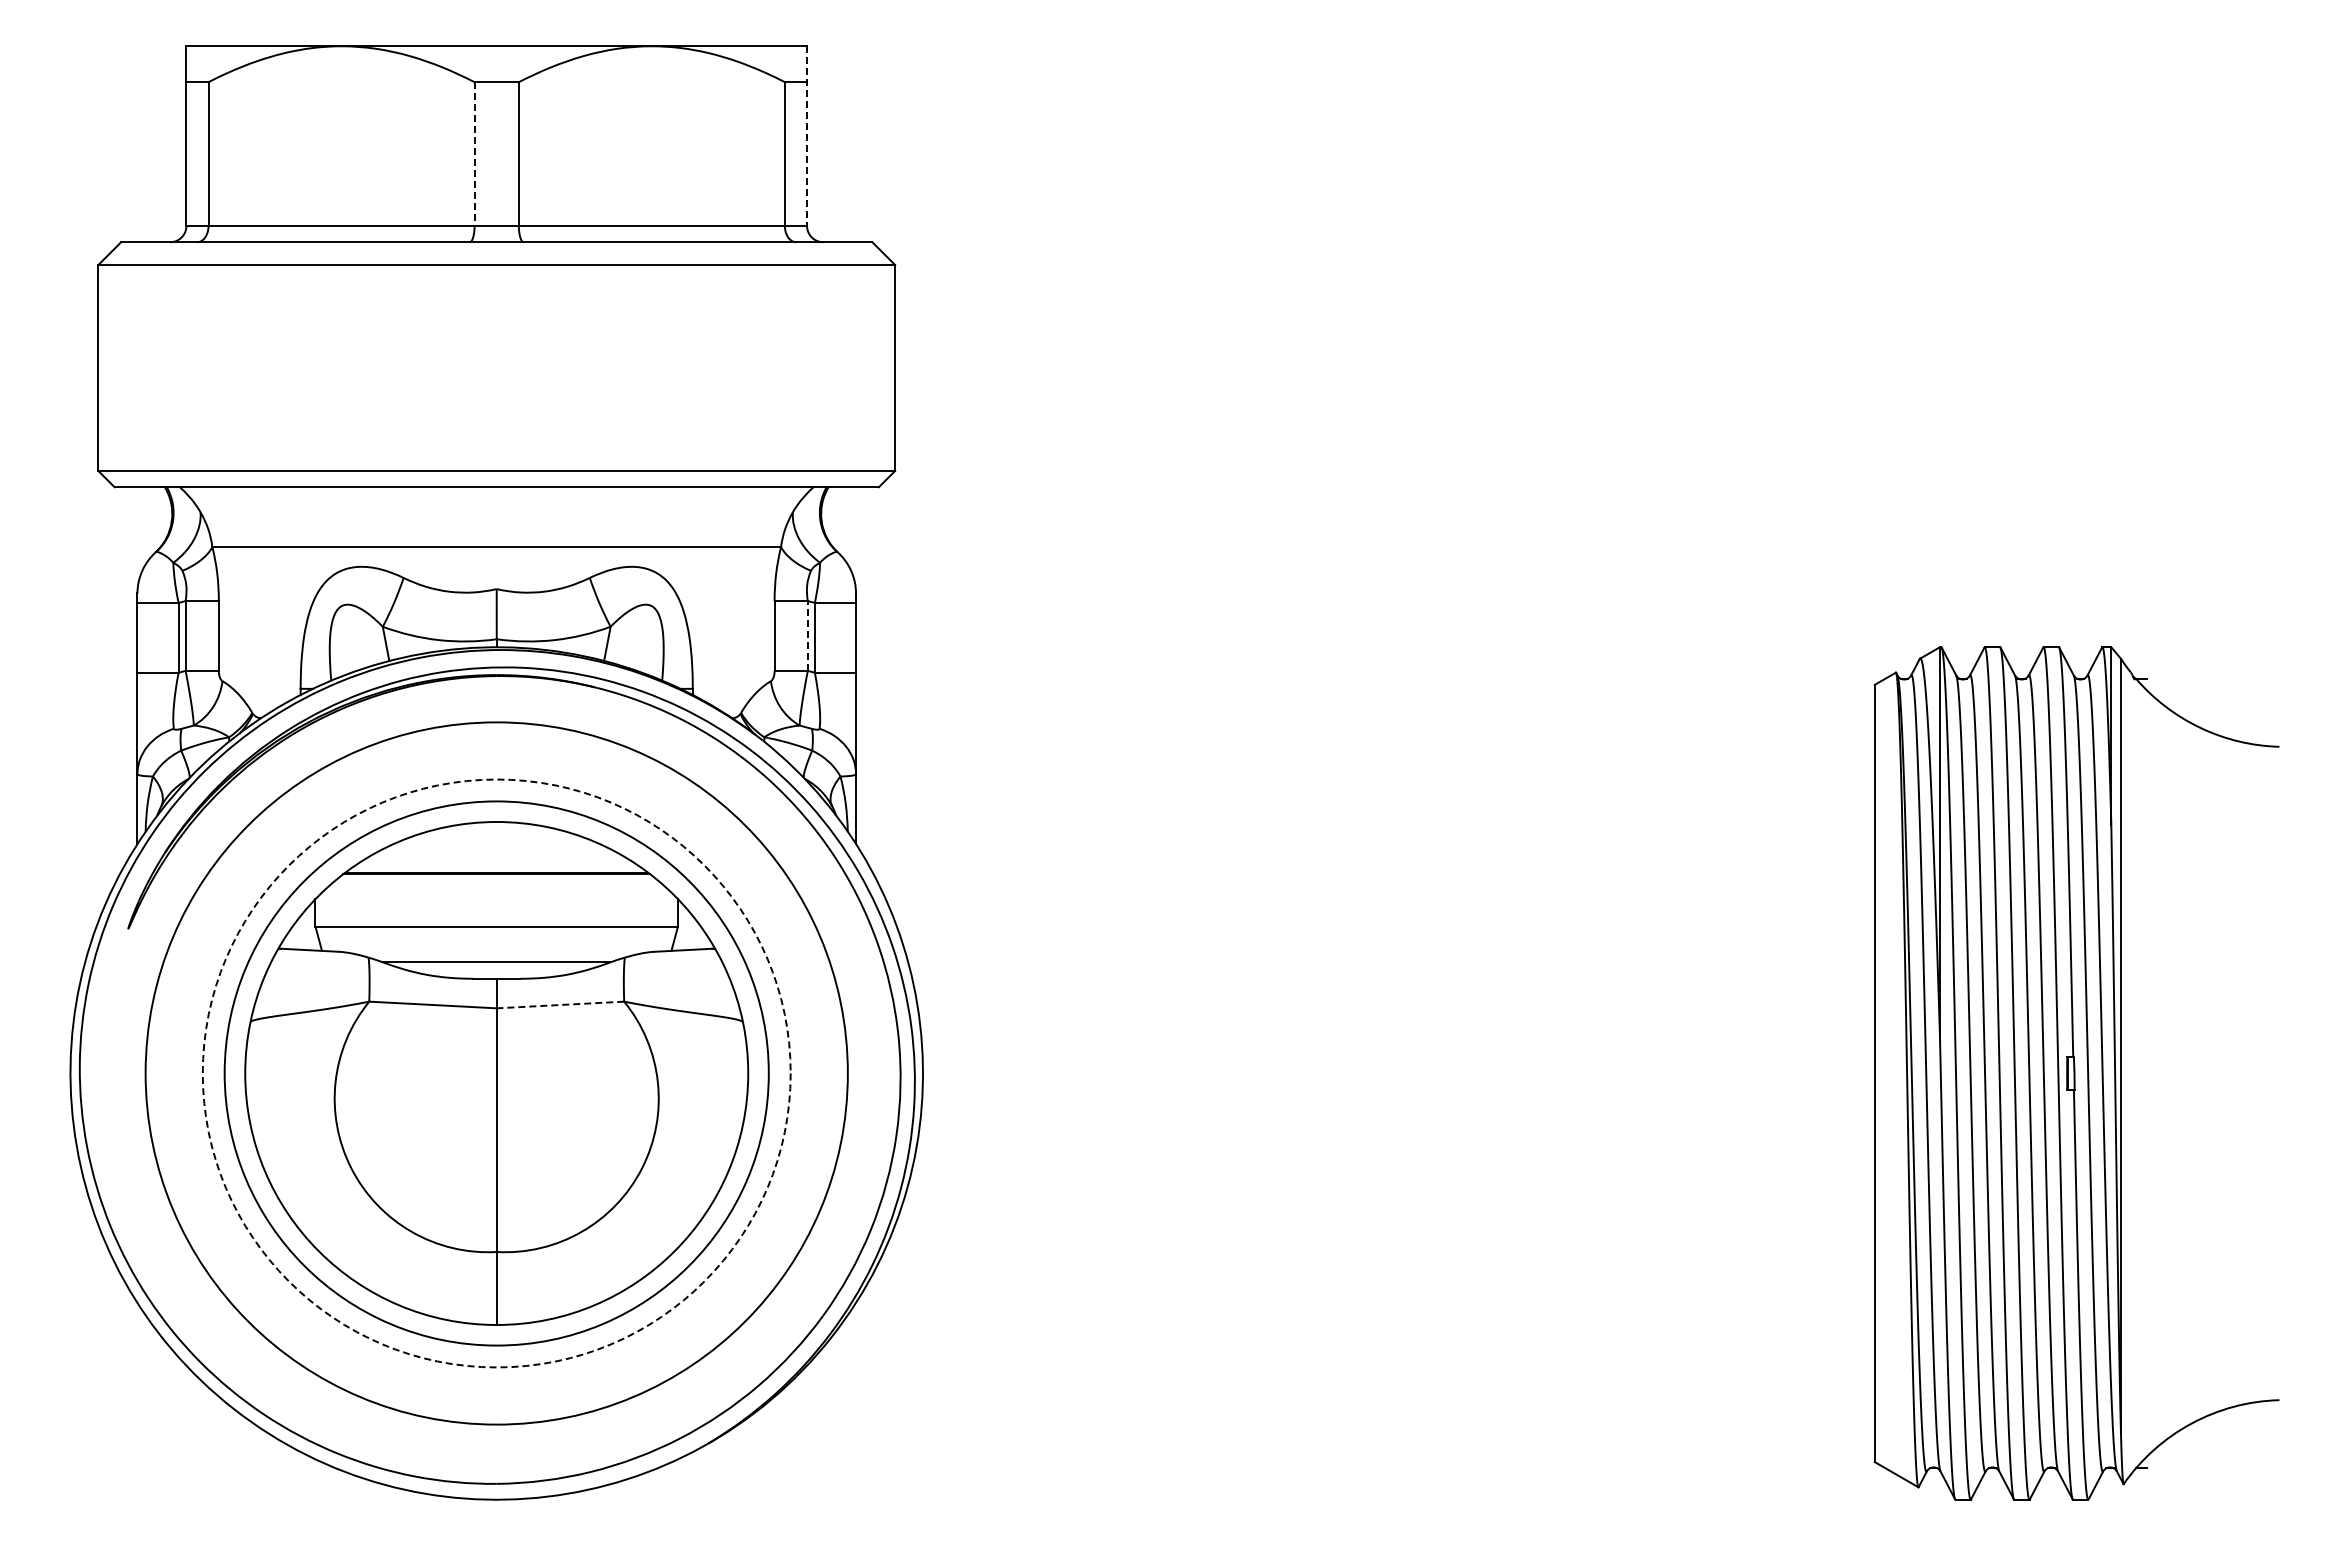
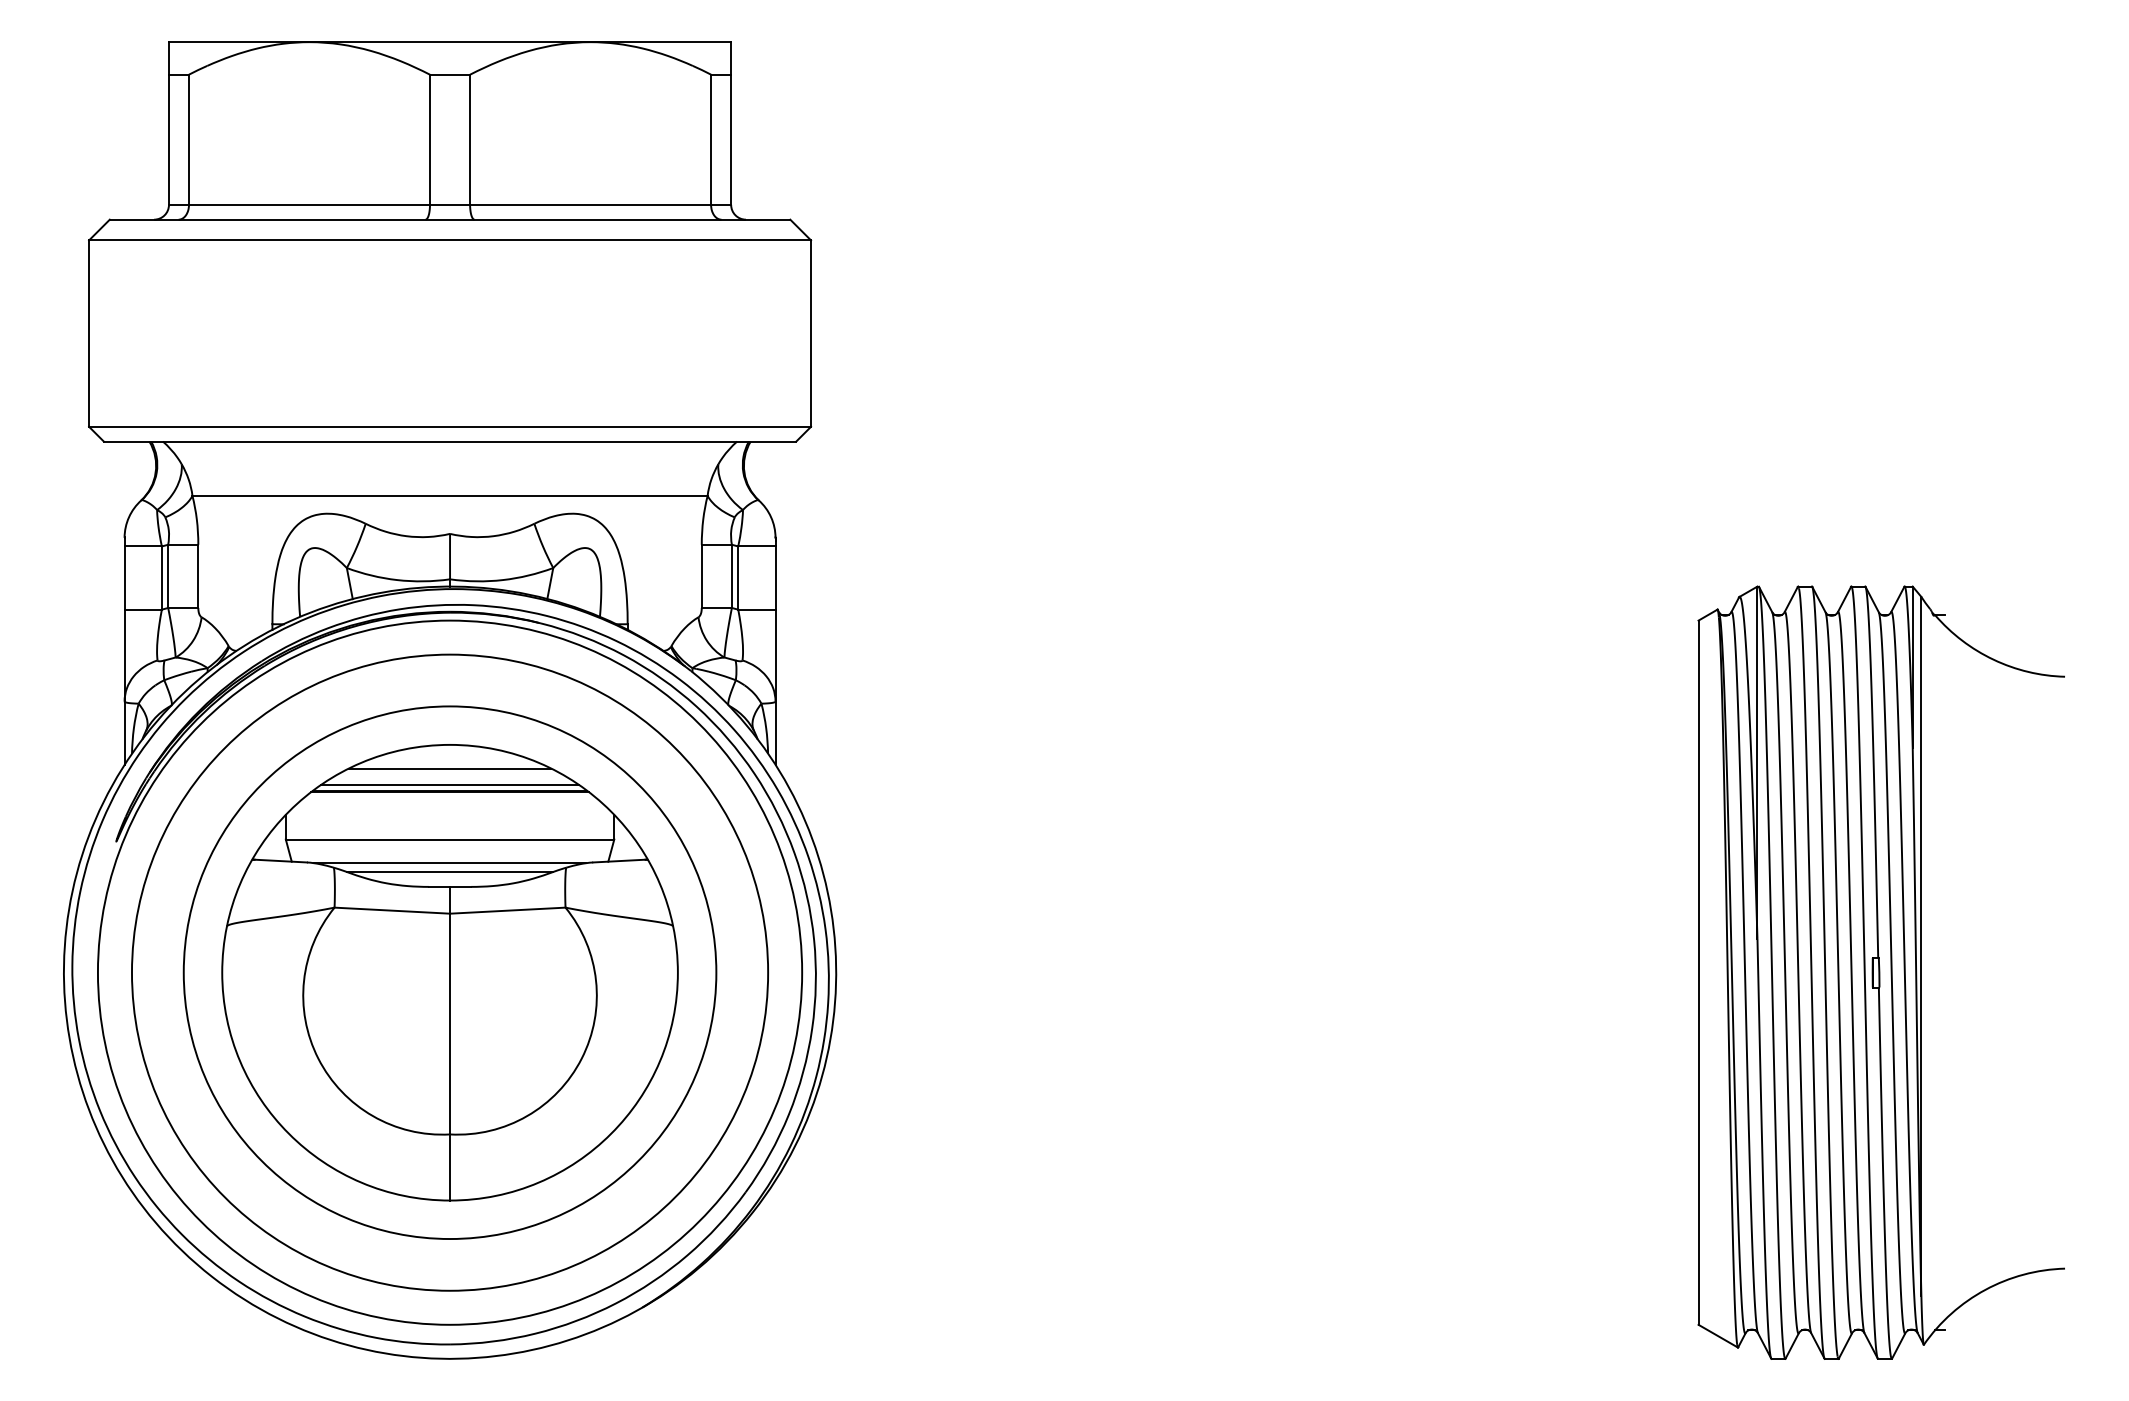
line: (807, 136) -> (731, 123), dashed -> solid
line: (474, 154) -> (429, 140), dashed -> solid
line: (807, 635) -> (731, 575), dashed -> solid
line: (496, 848) -> (449, 768), added
line: (496, 866) -> (449, 785), added
line: (496, 952) -> (449, 863), added
line: (560, 1005) -> (507, 911), dashed -> solid
circle: (496, 1073) -> (449, 972), dashed -> solid
circle: (496, 1073) -> (449, 972), size x1.43

